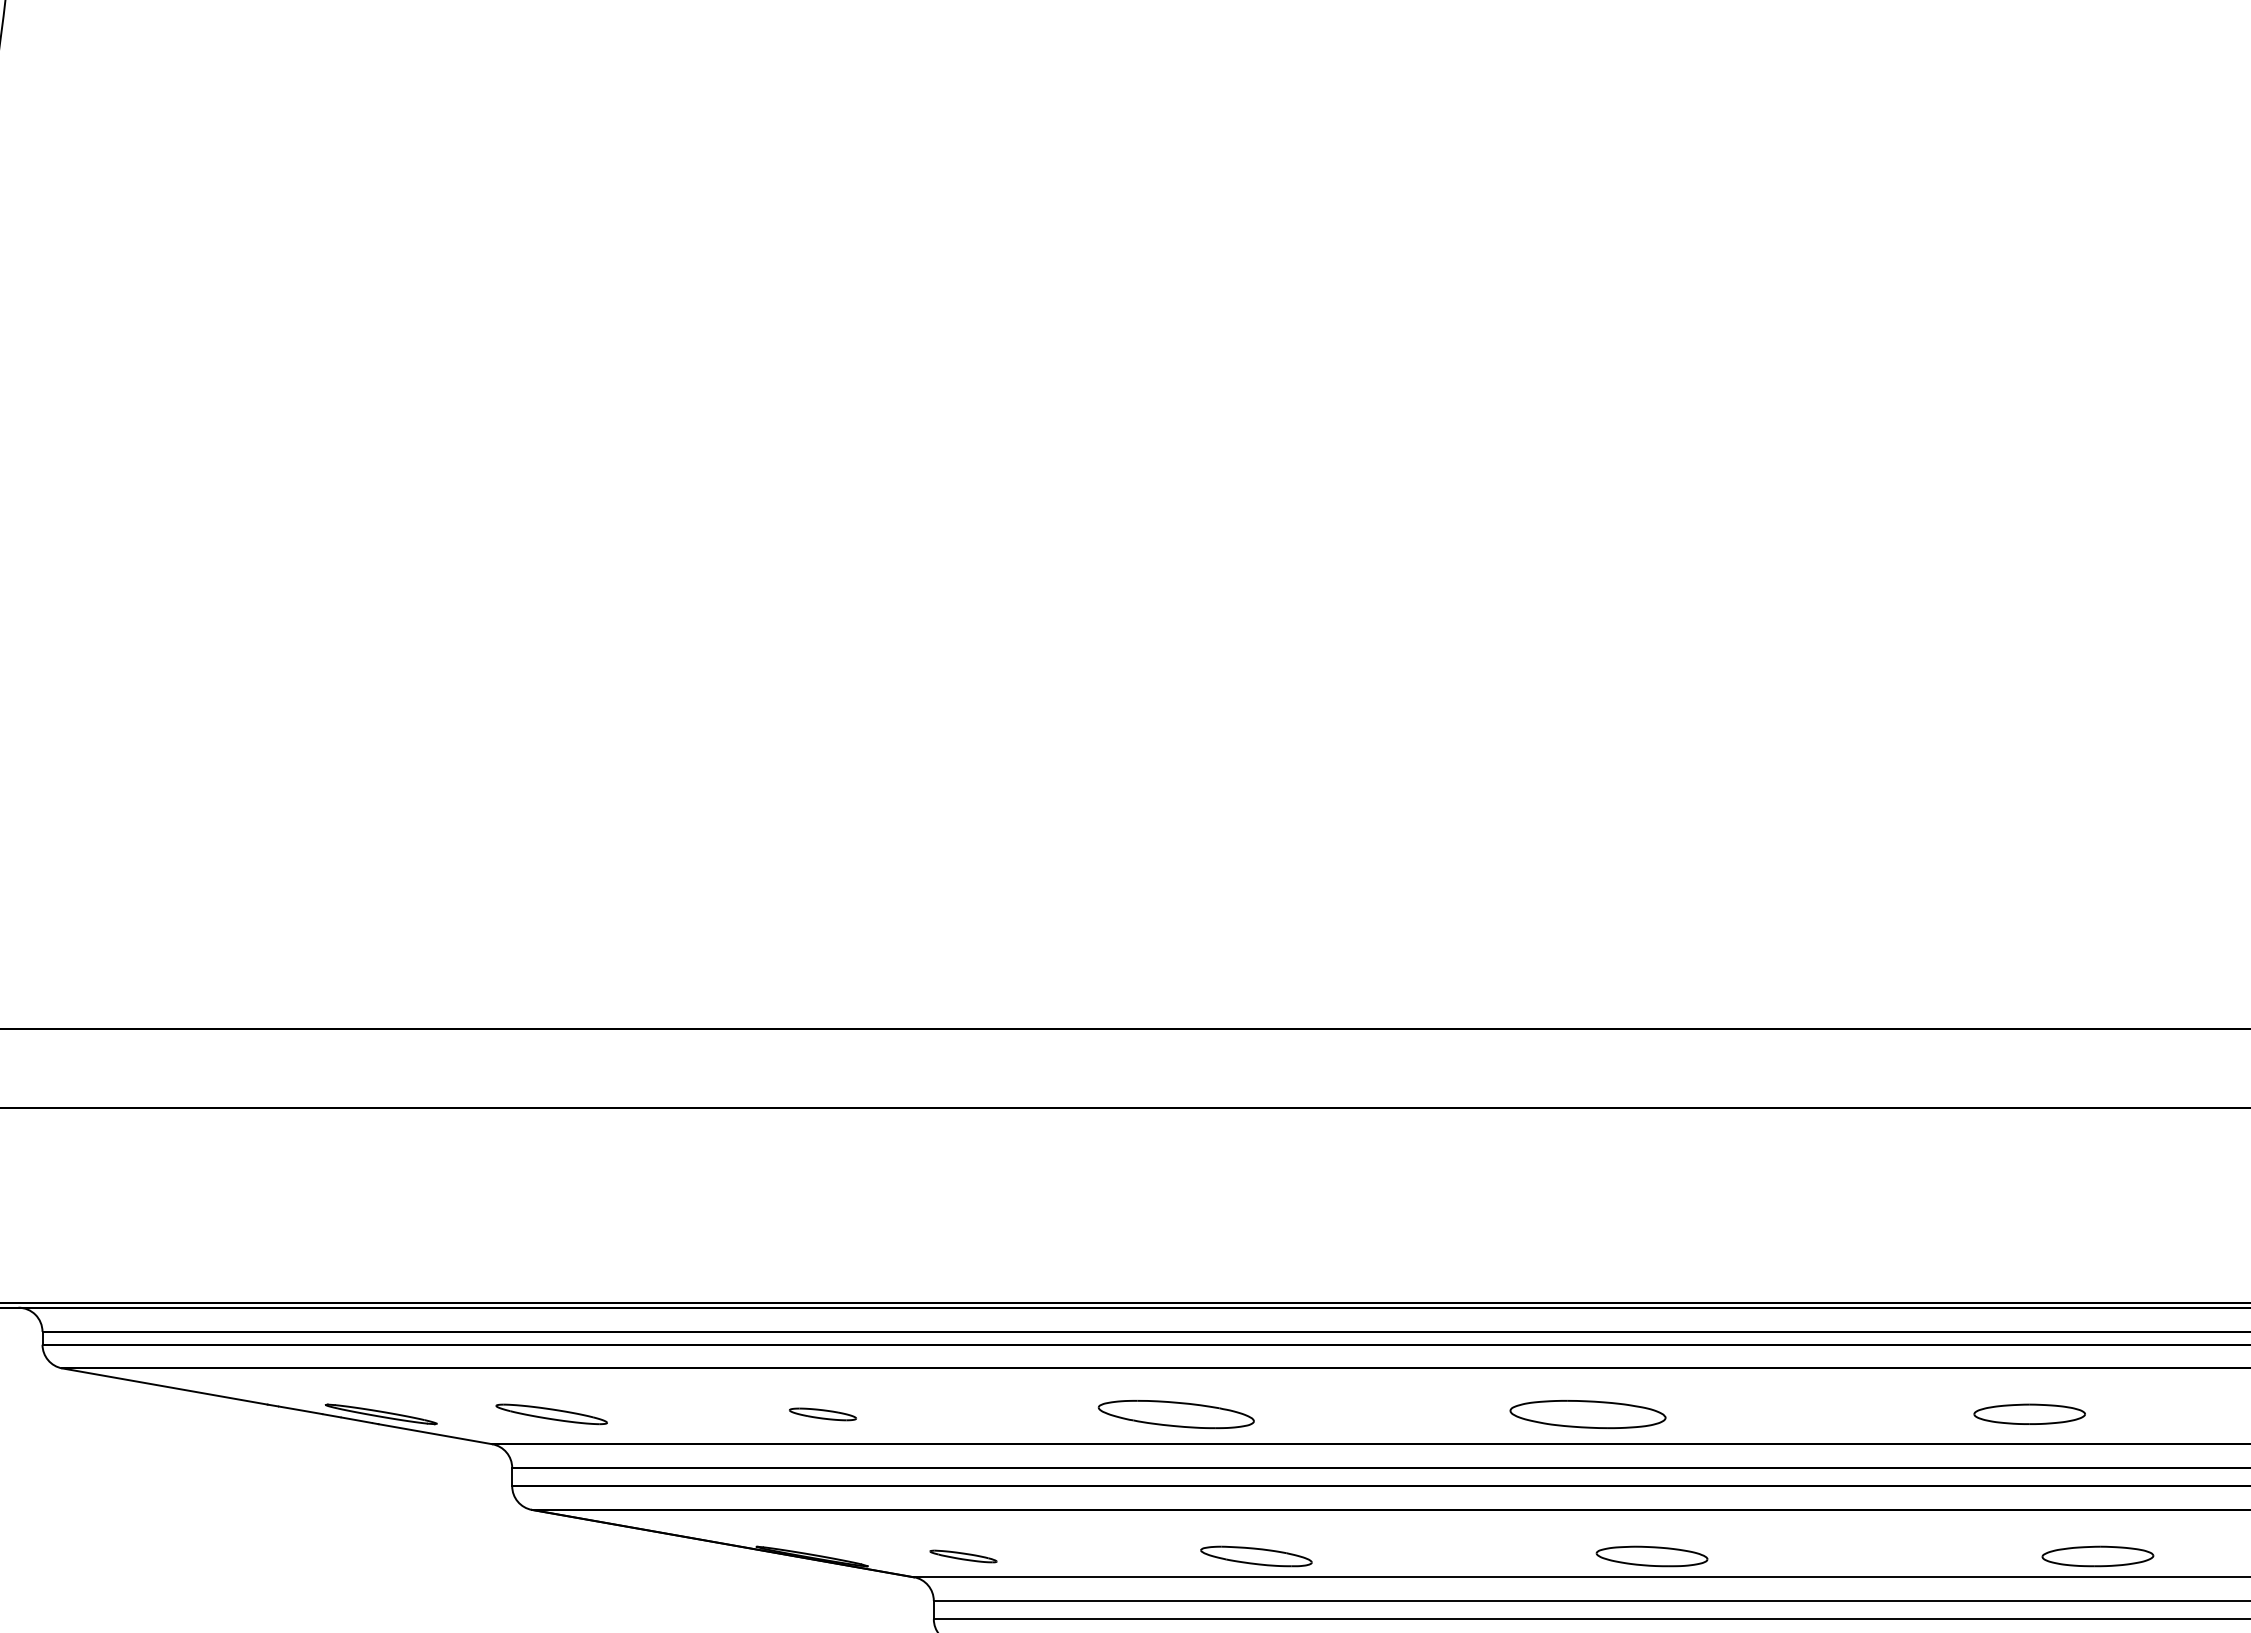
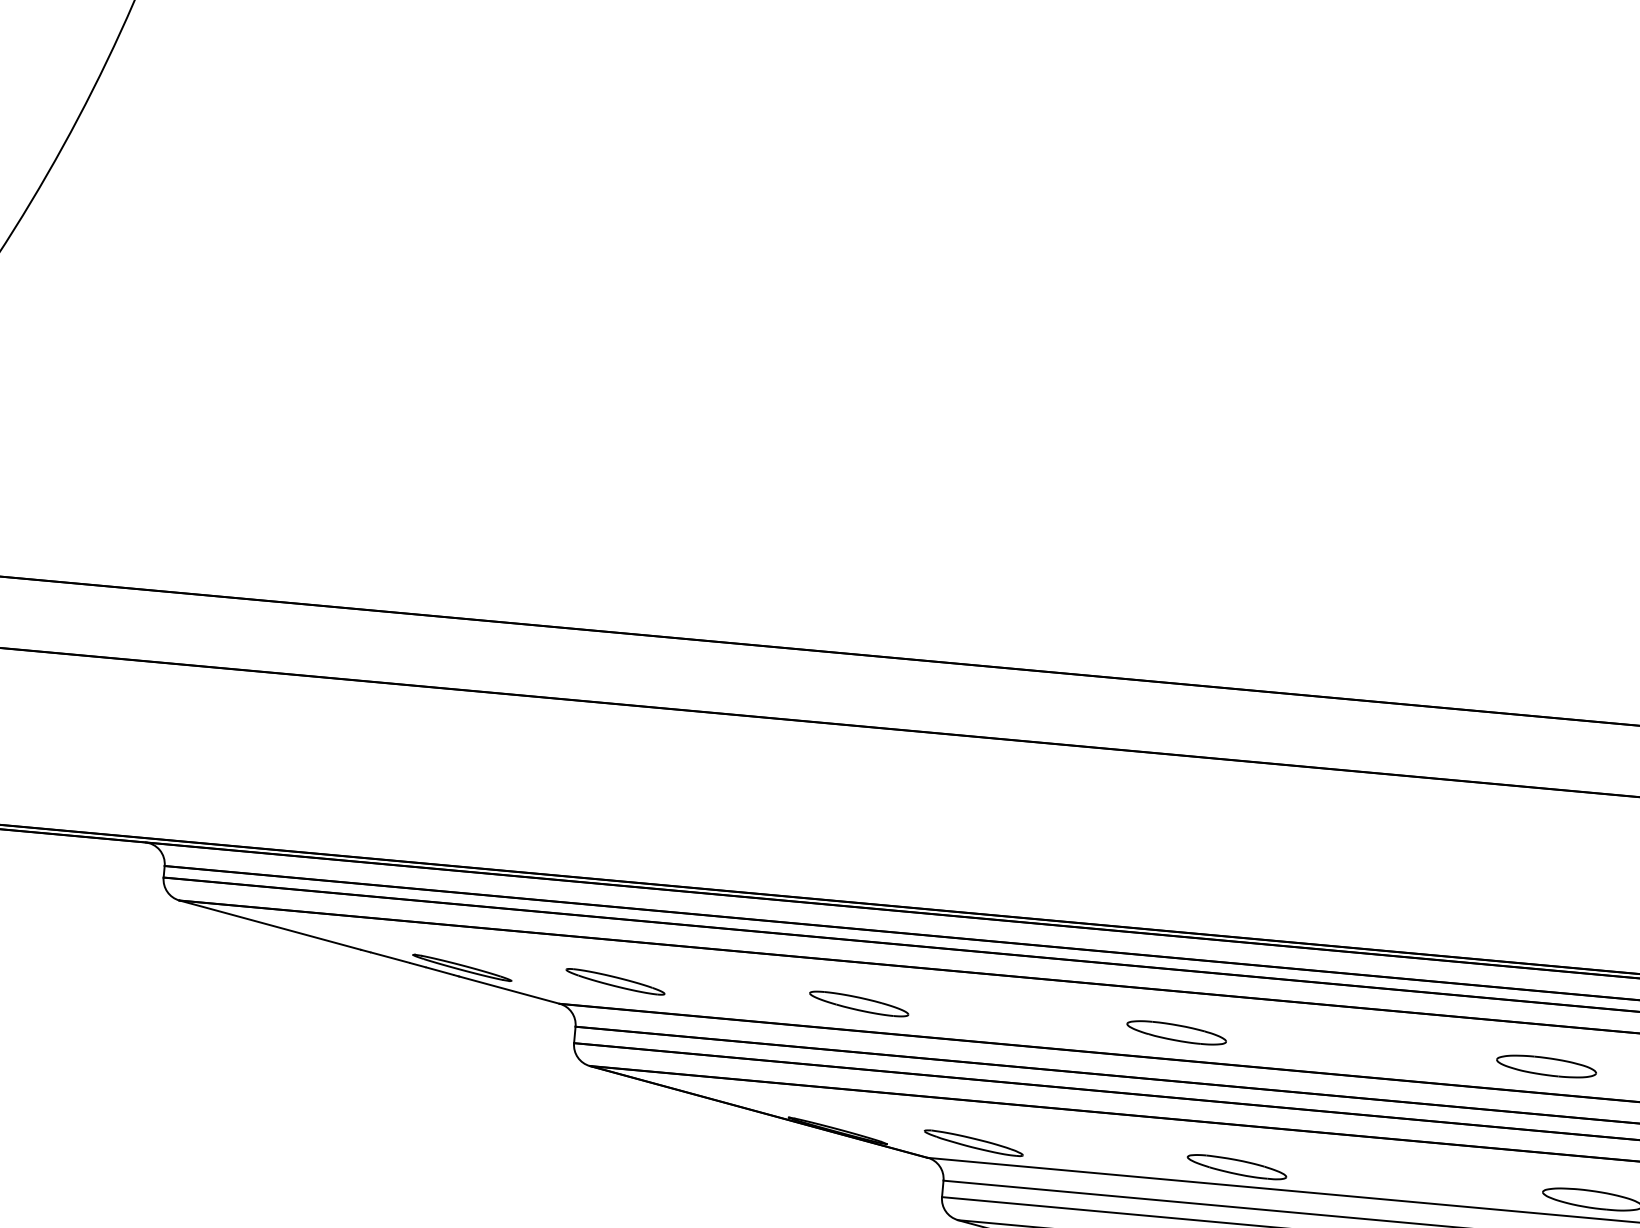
part: (1176, 1413) -> (1176, 1032), size x0.71
part: (1587, 1413) -> (1546, 1065), size x0.71
part: (822, 1414) -> (858, 1004), size x1.67
part: (963, 1556) -> (973, 1143), size x1.67

